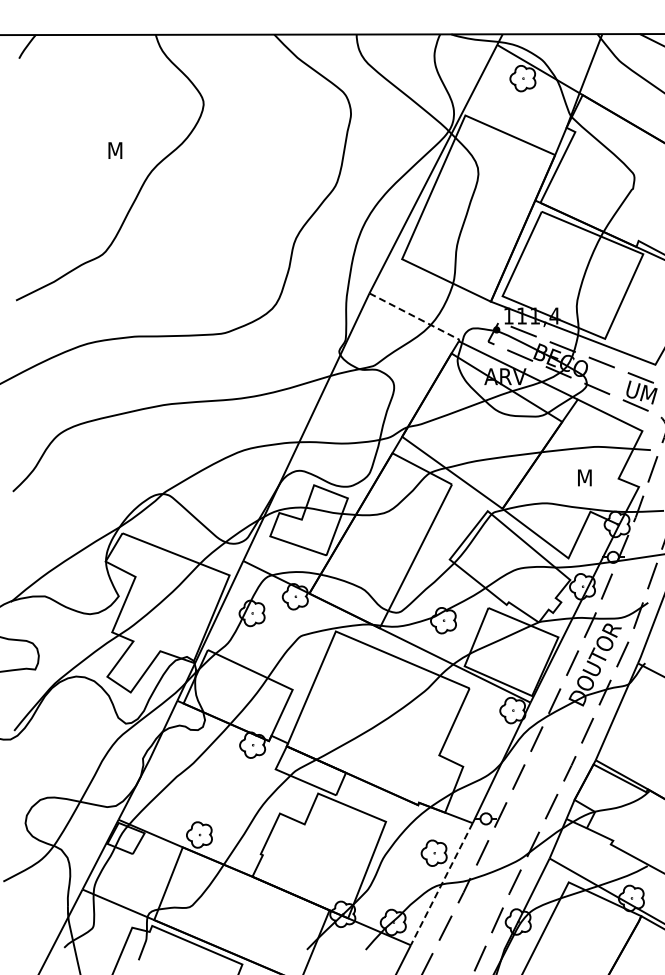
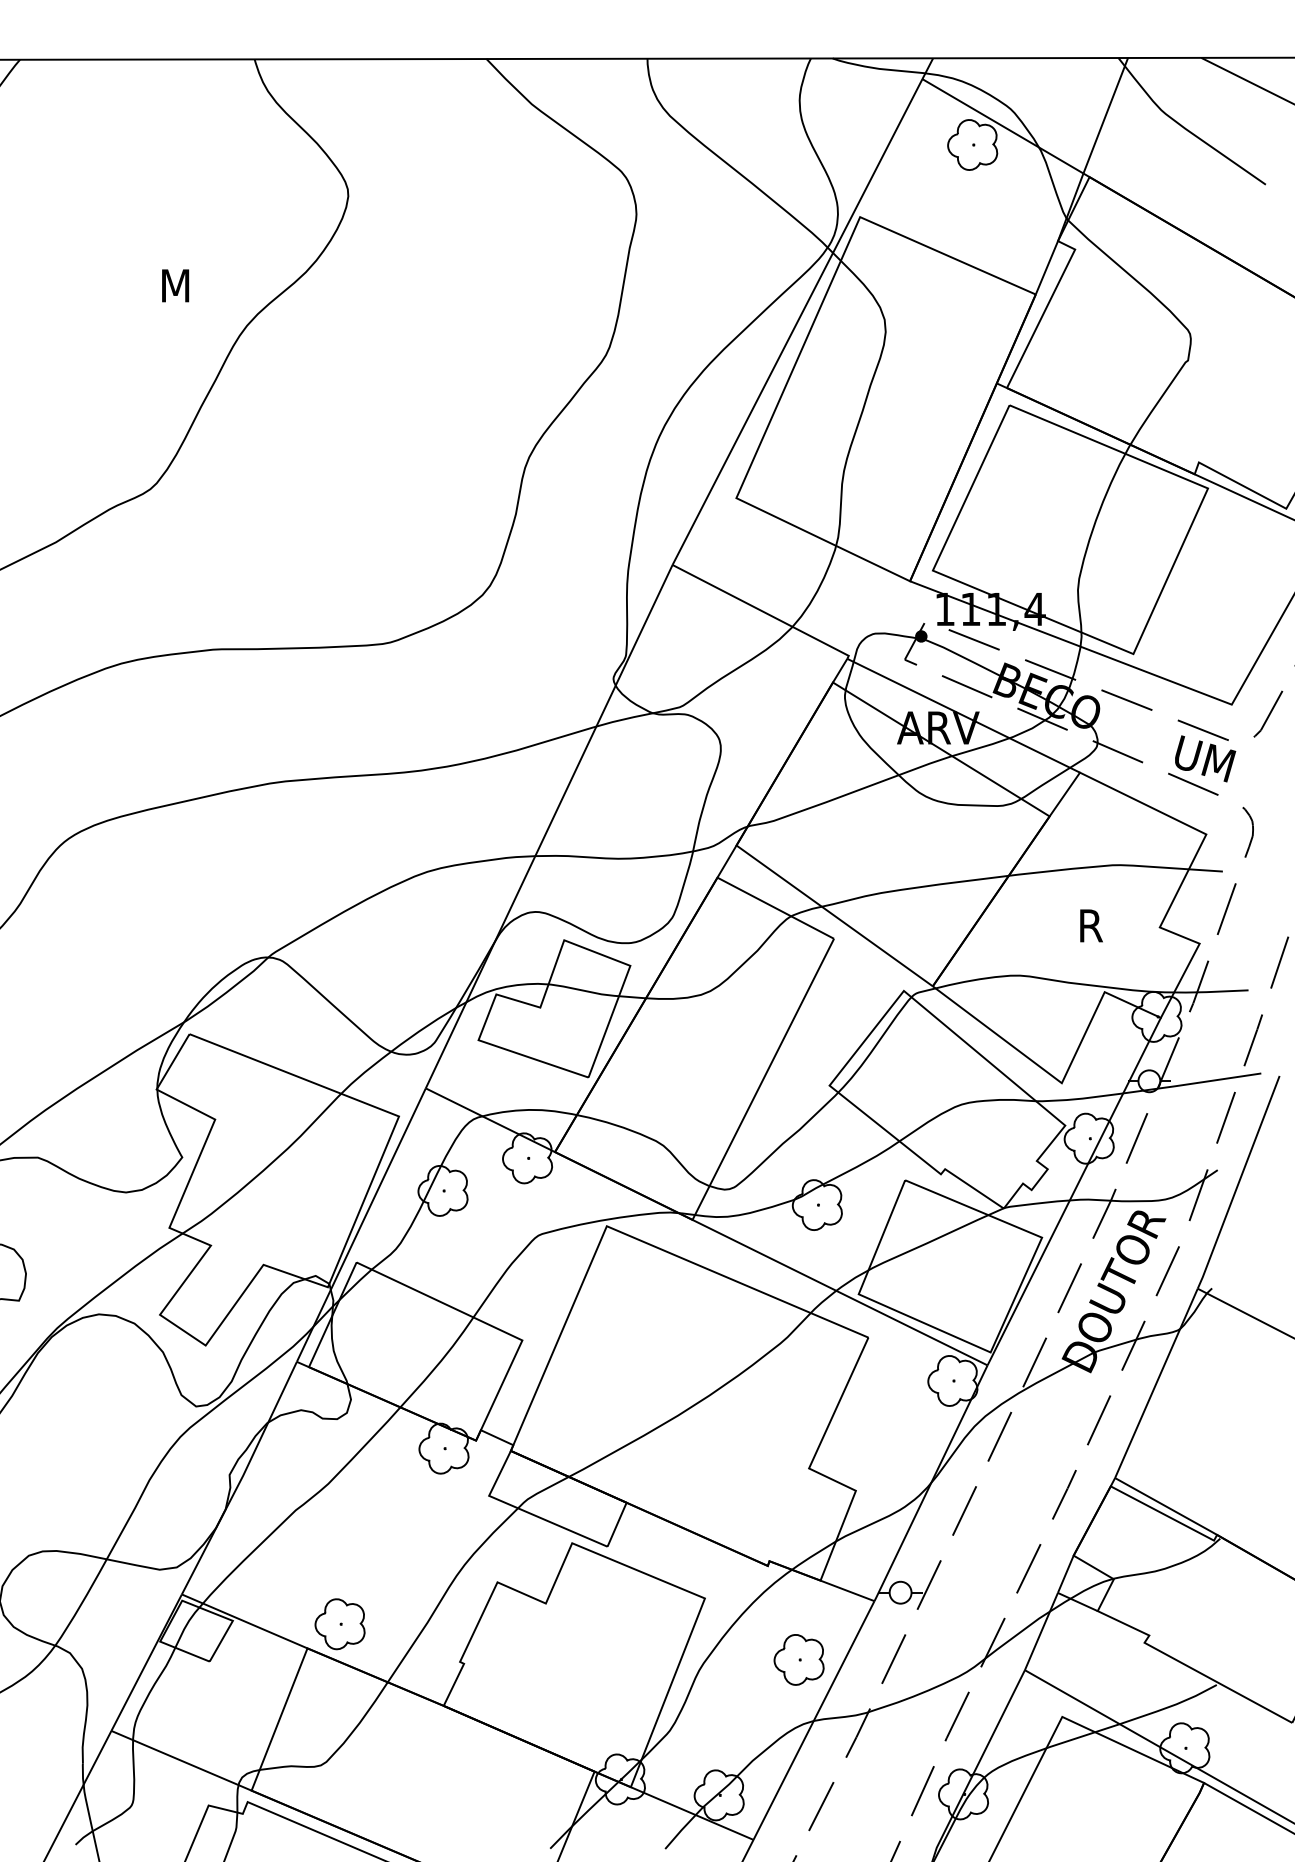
line: (416, 317) -> (764, 612), dashed -> solid
text: (585, 477) -> (1095, 925), M -> R
line: (441, 884) -> (813, 1721), dashed -> solid

